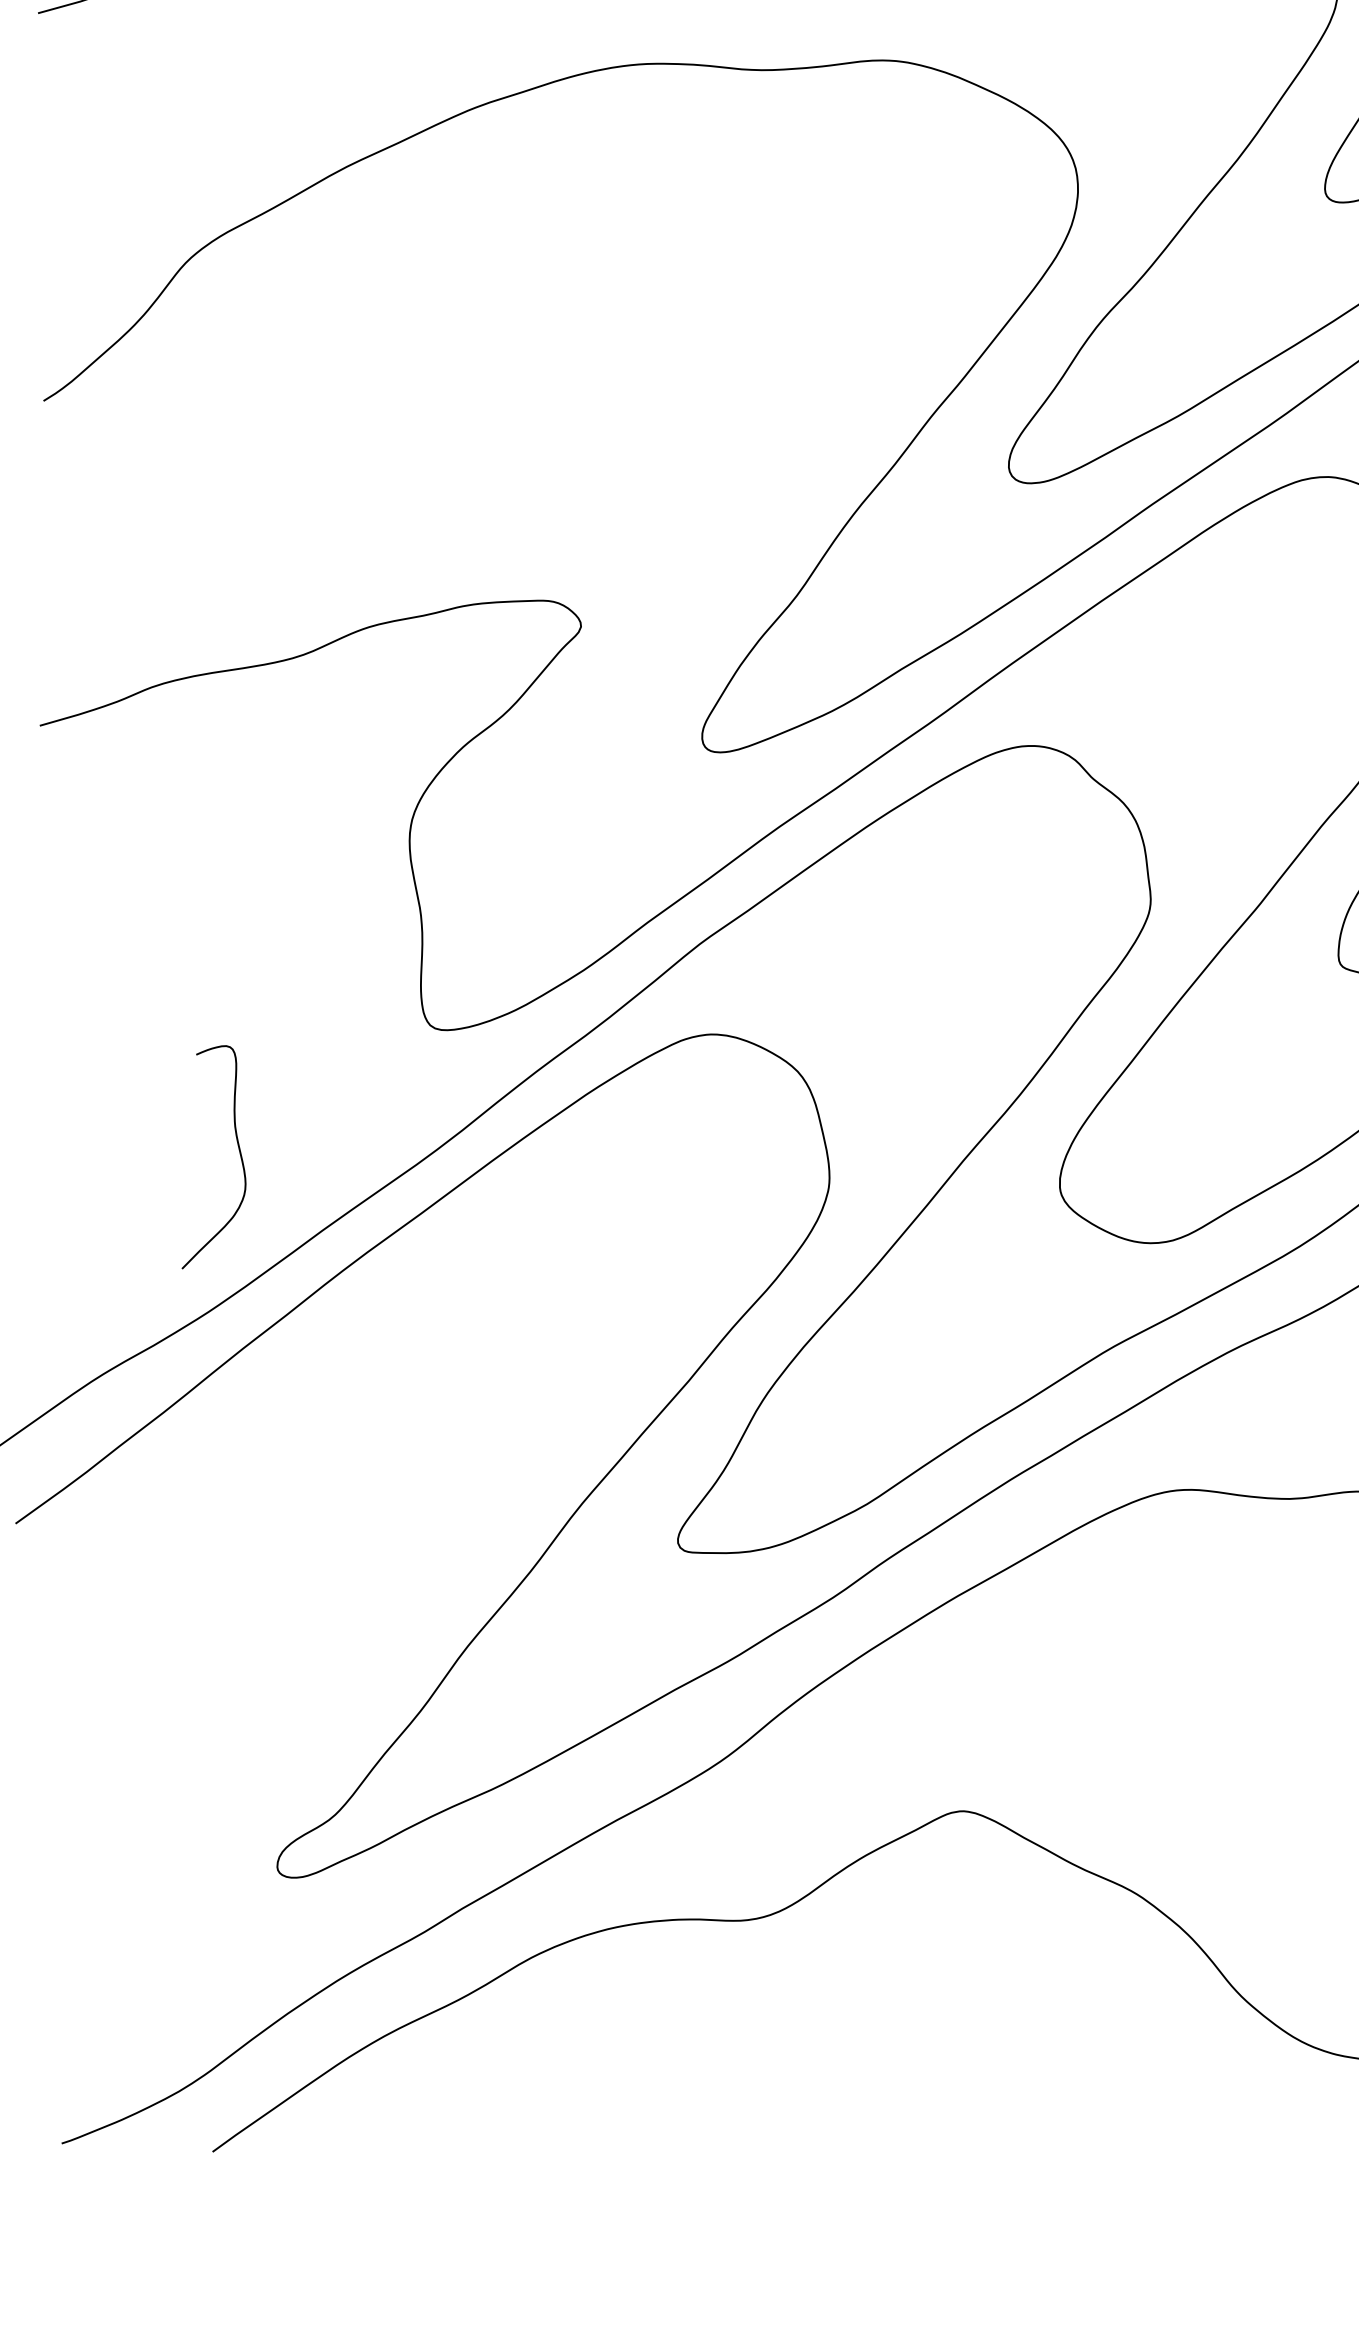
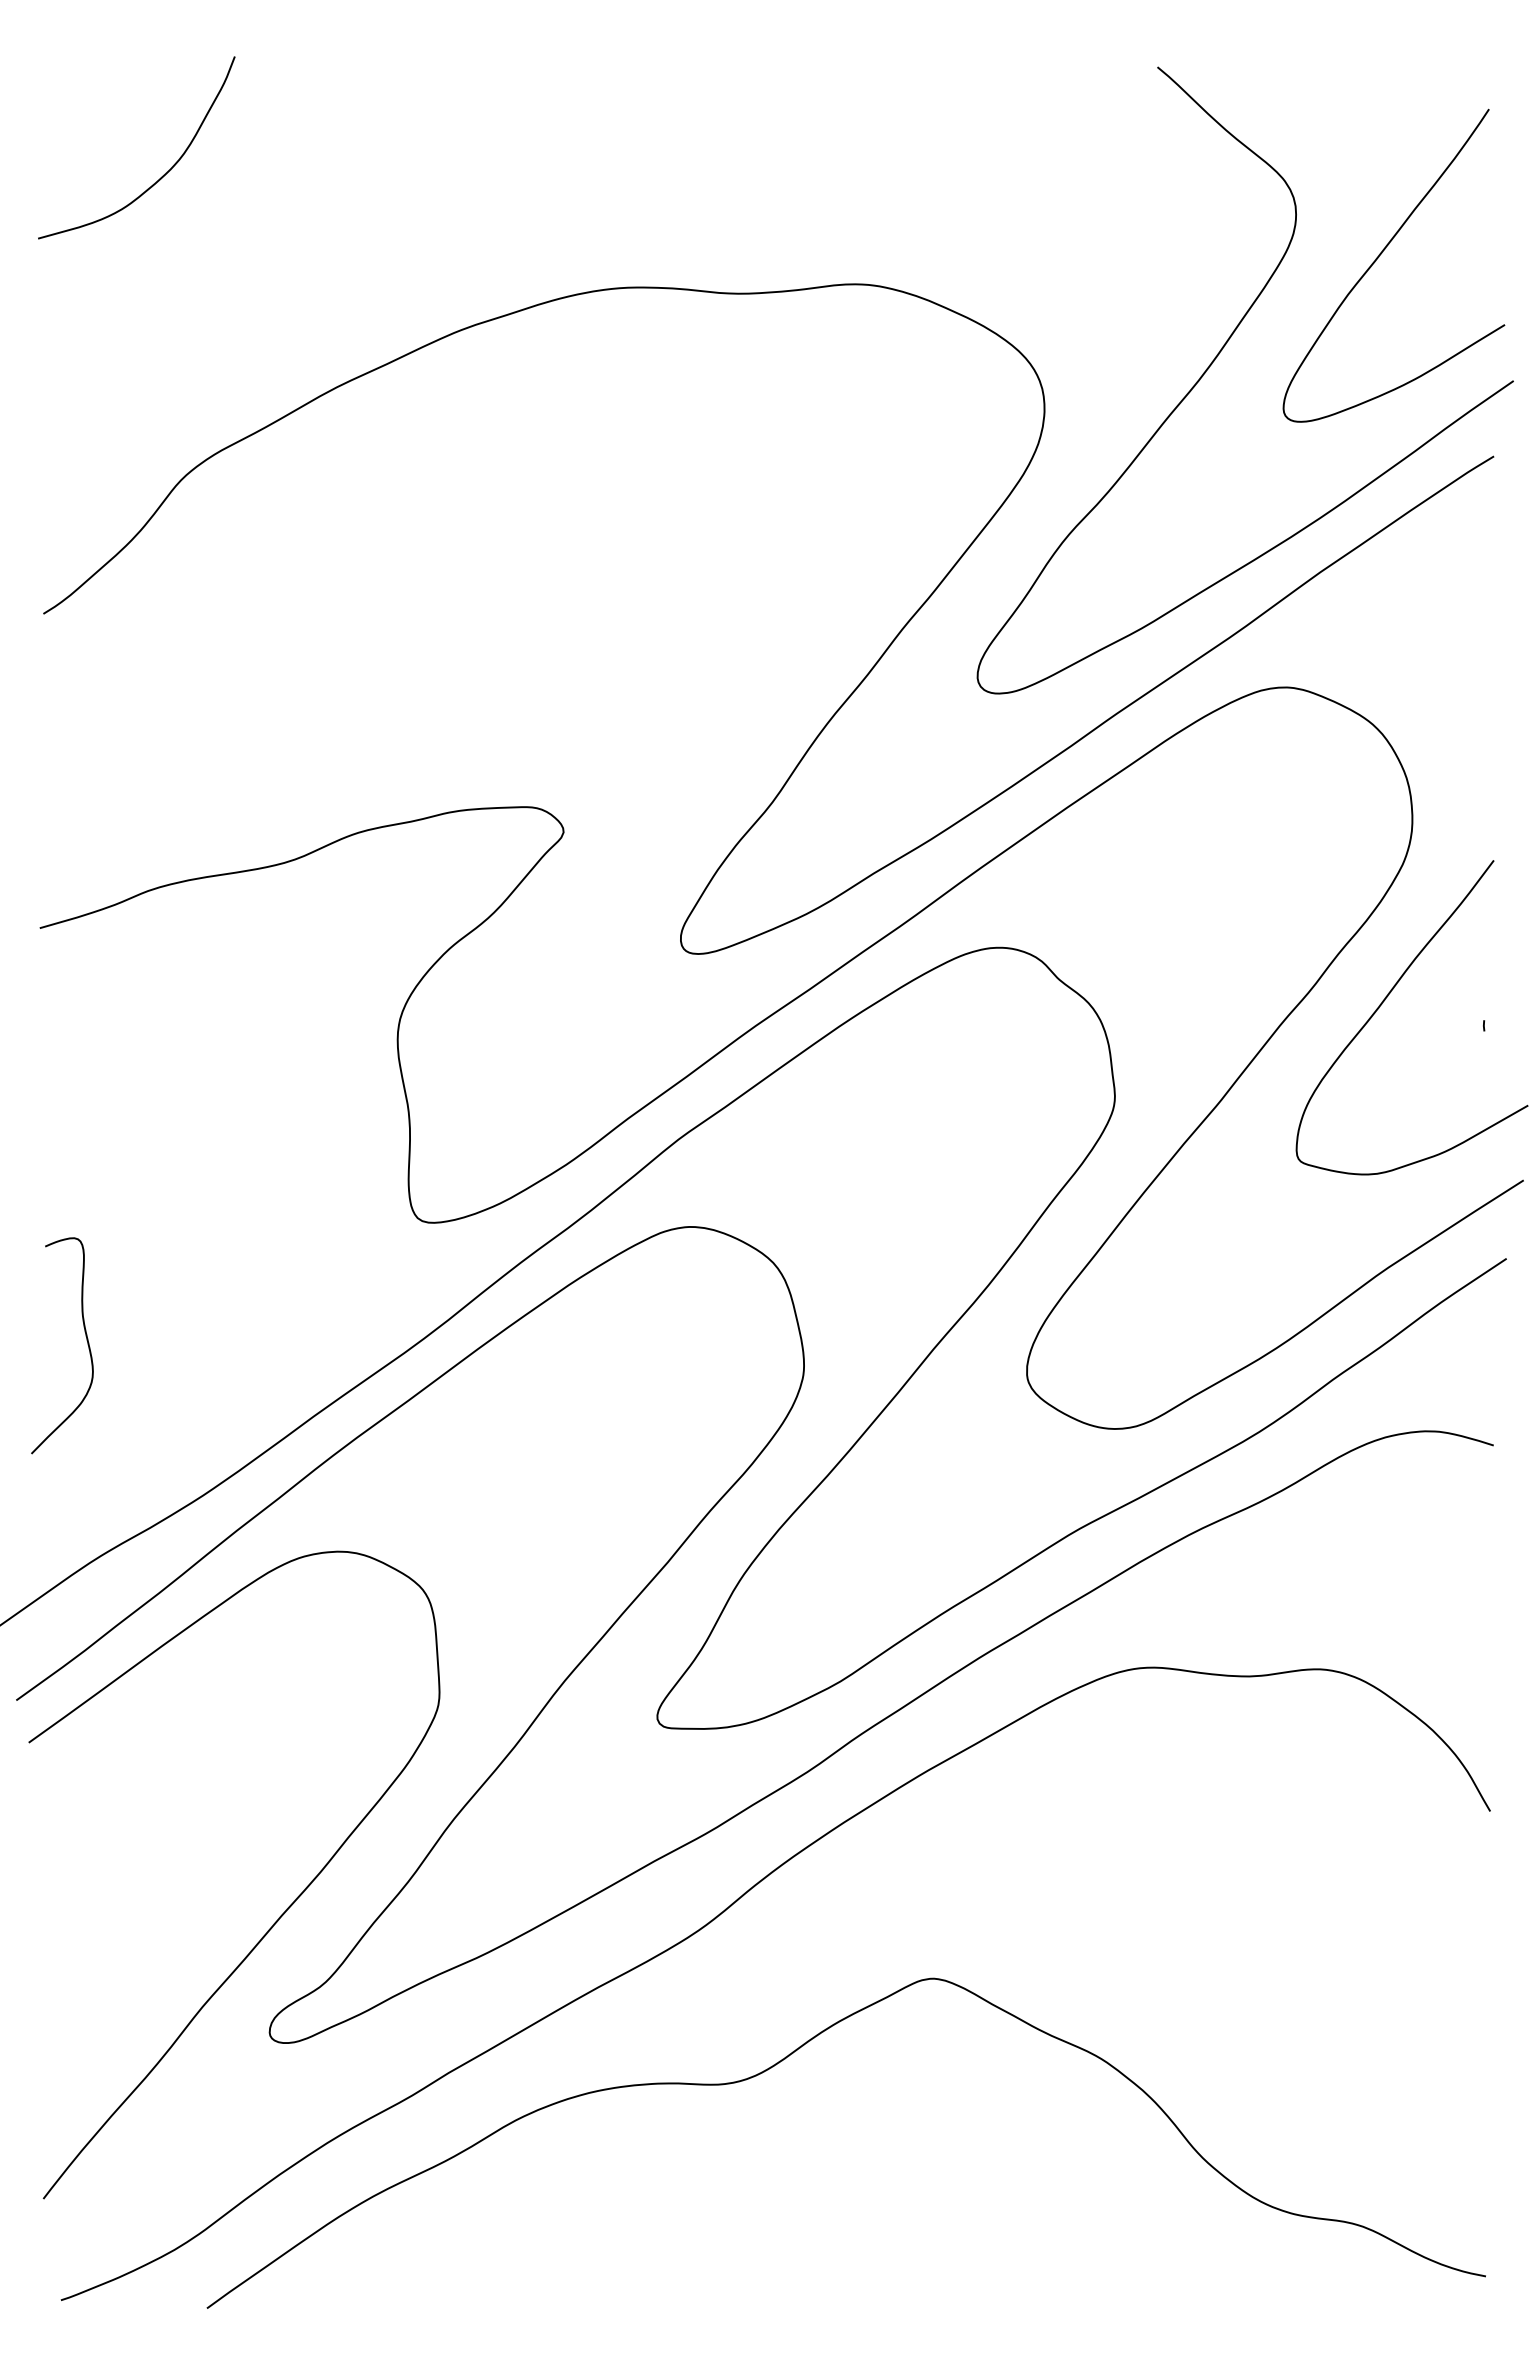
curve: (238, 1151) -> (86, 1340), moved
curve: (287, 1746) -> (279, 1916), added

